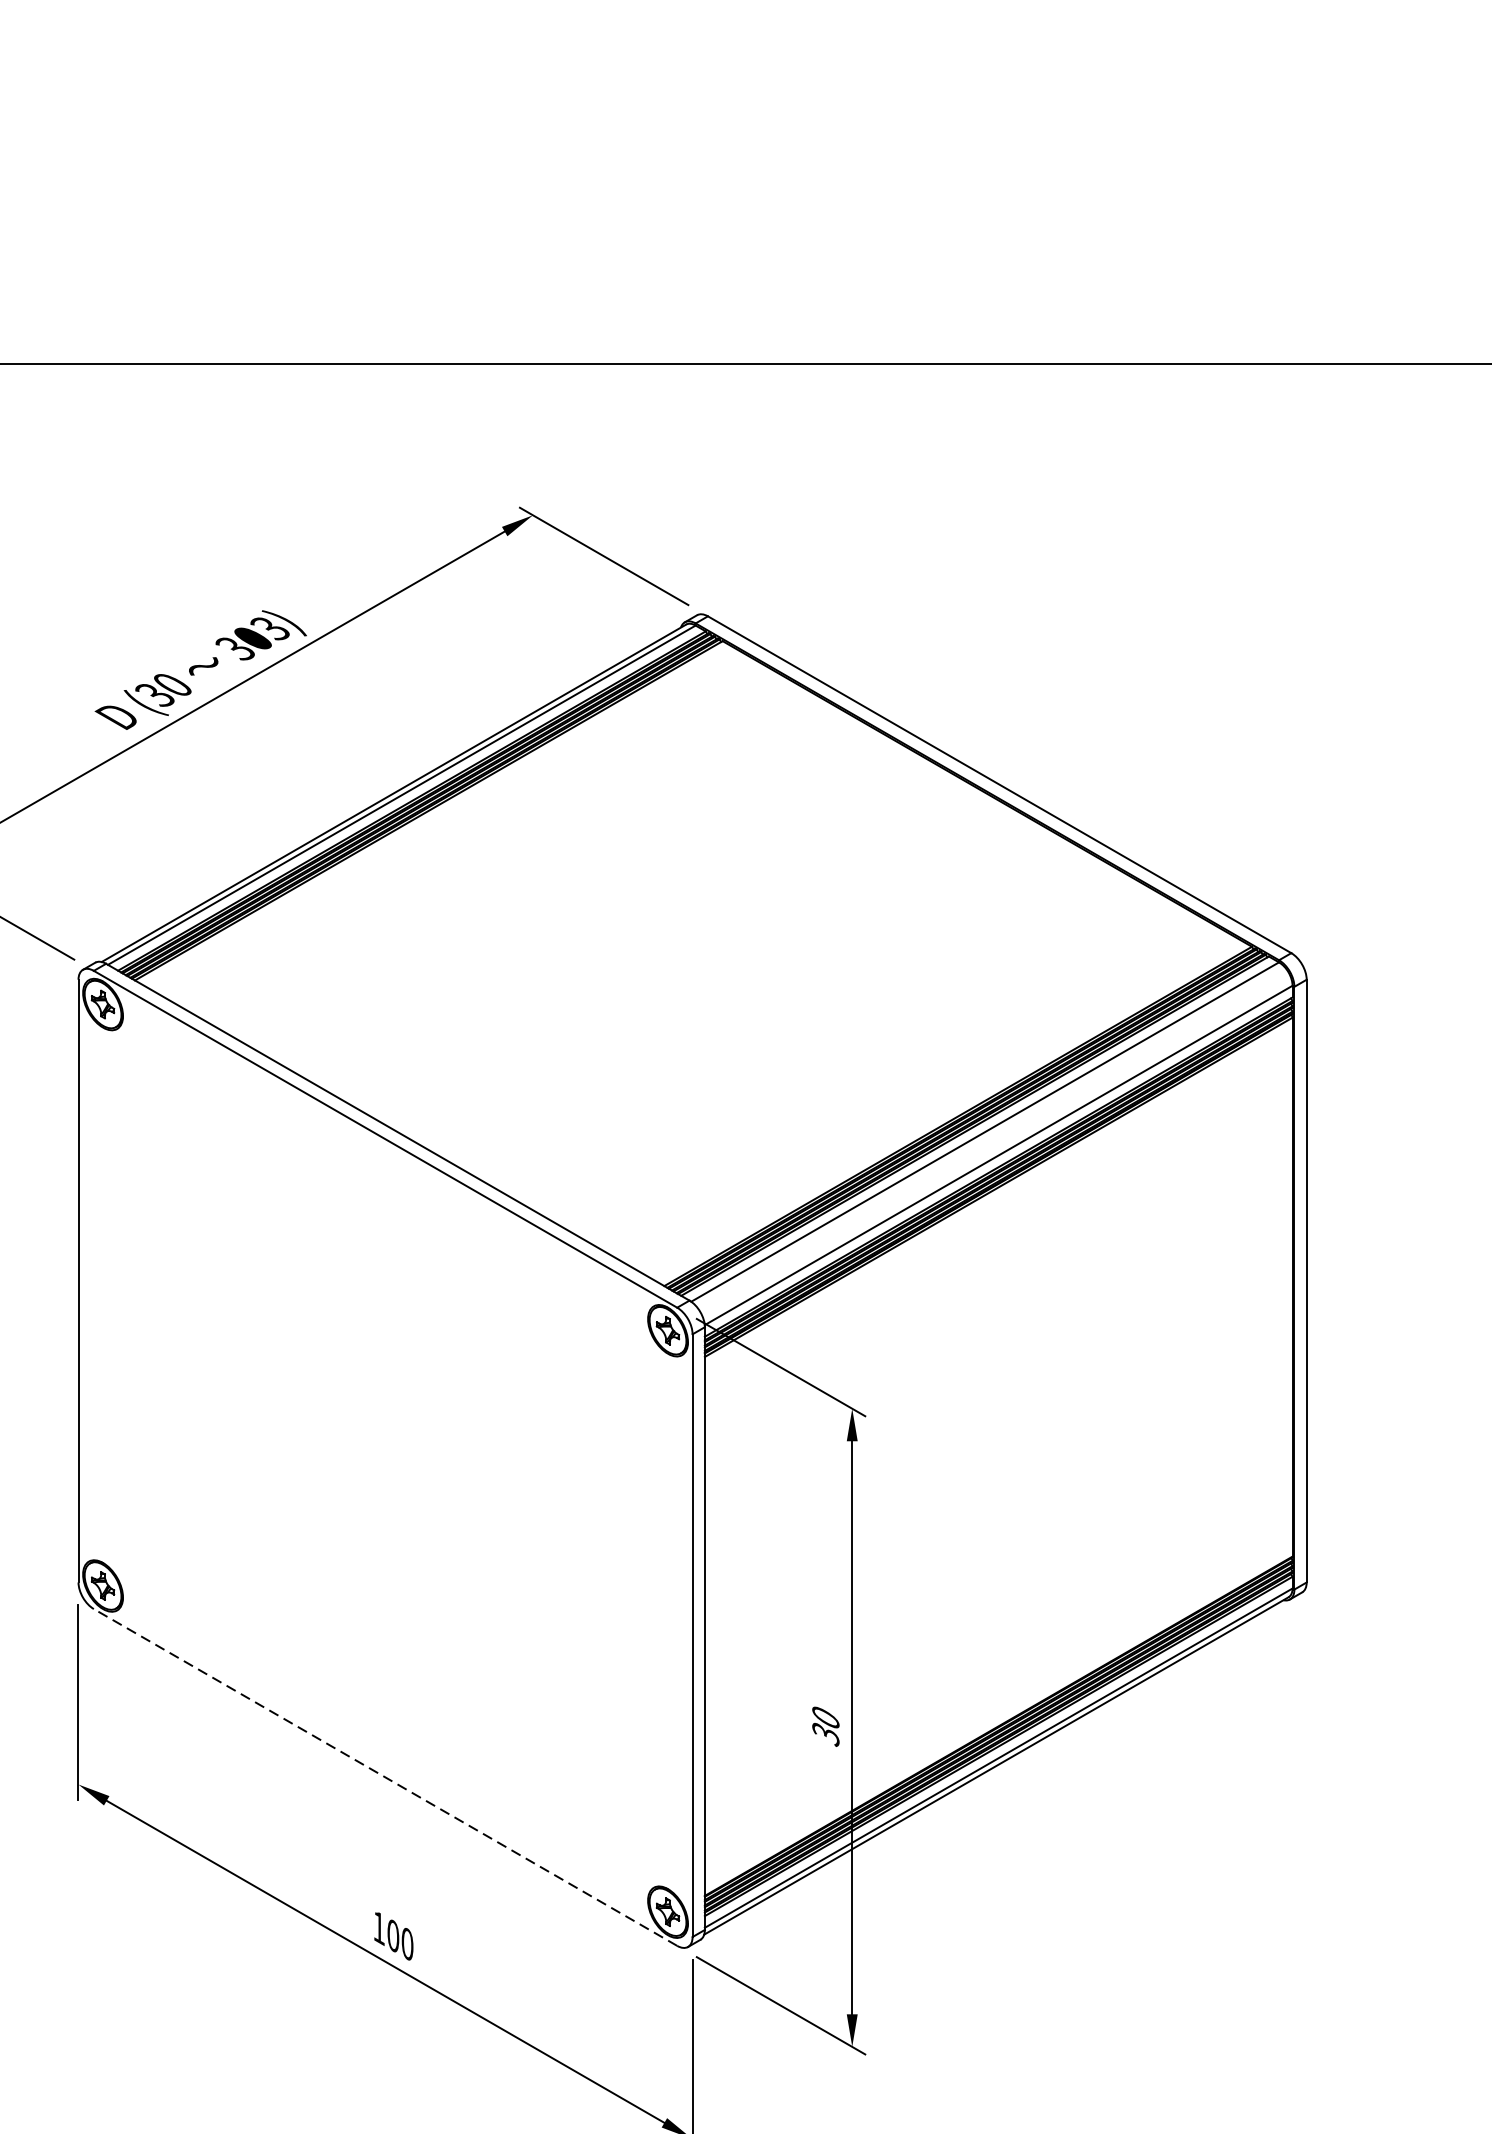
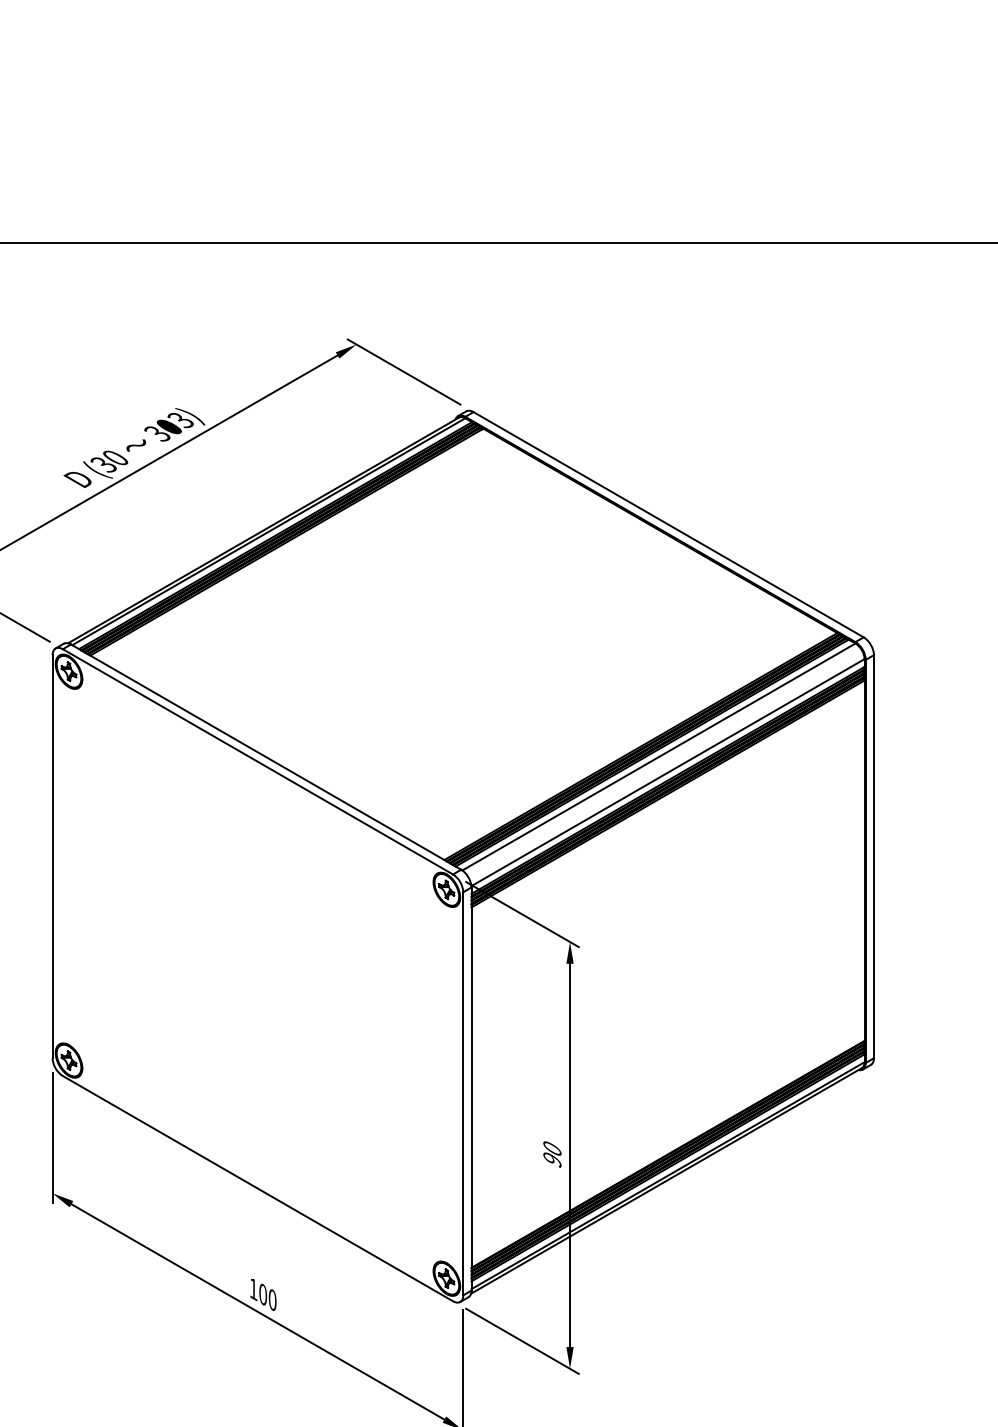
text: (825, 1735) -> (552, 1160), 30 -> 90
line: (384, 1777) -> (257, 1188), dashed -> solid

